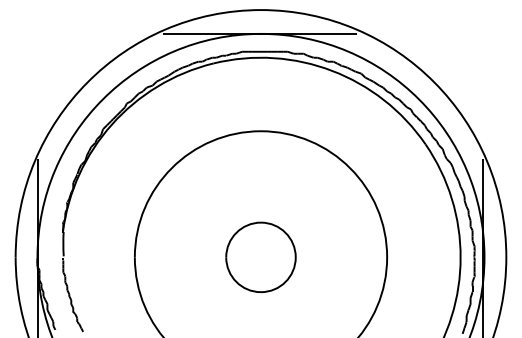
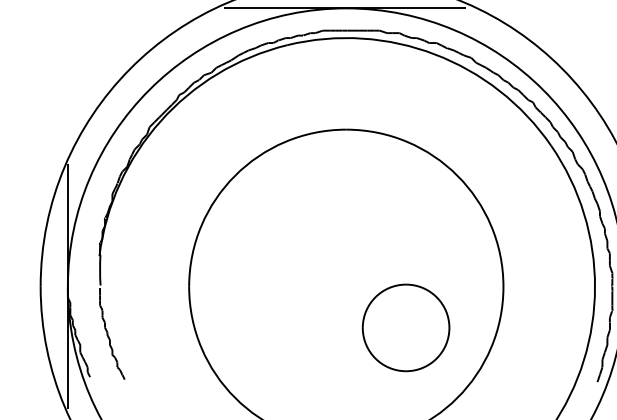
part: (260, 256) -> (405, 326), moved

